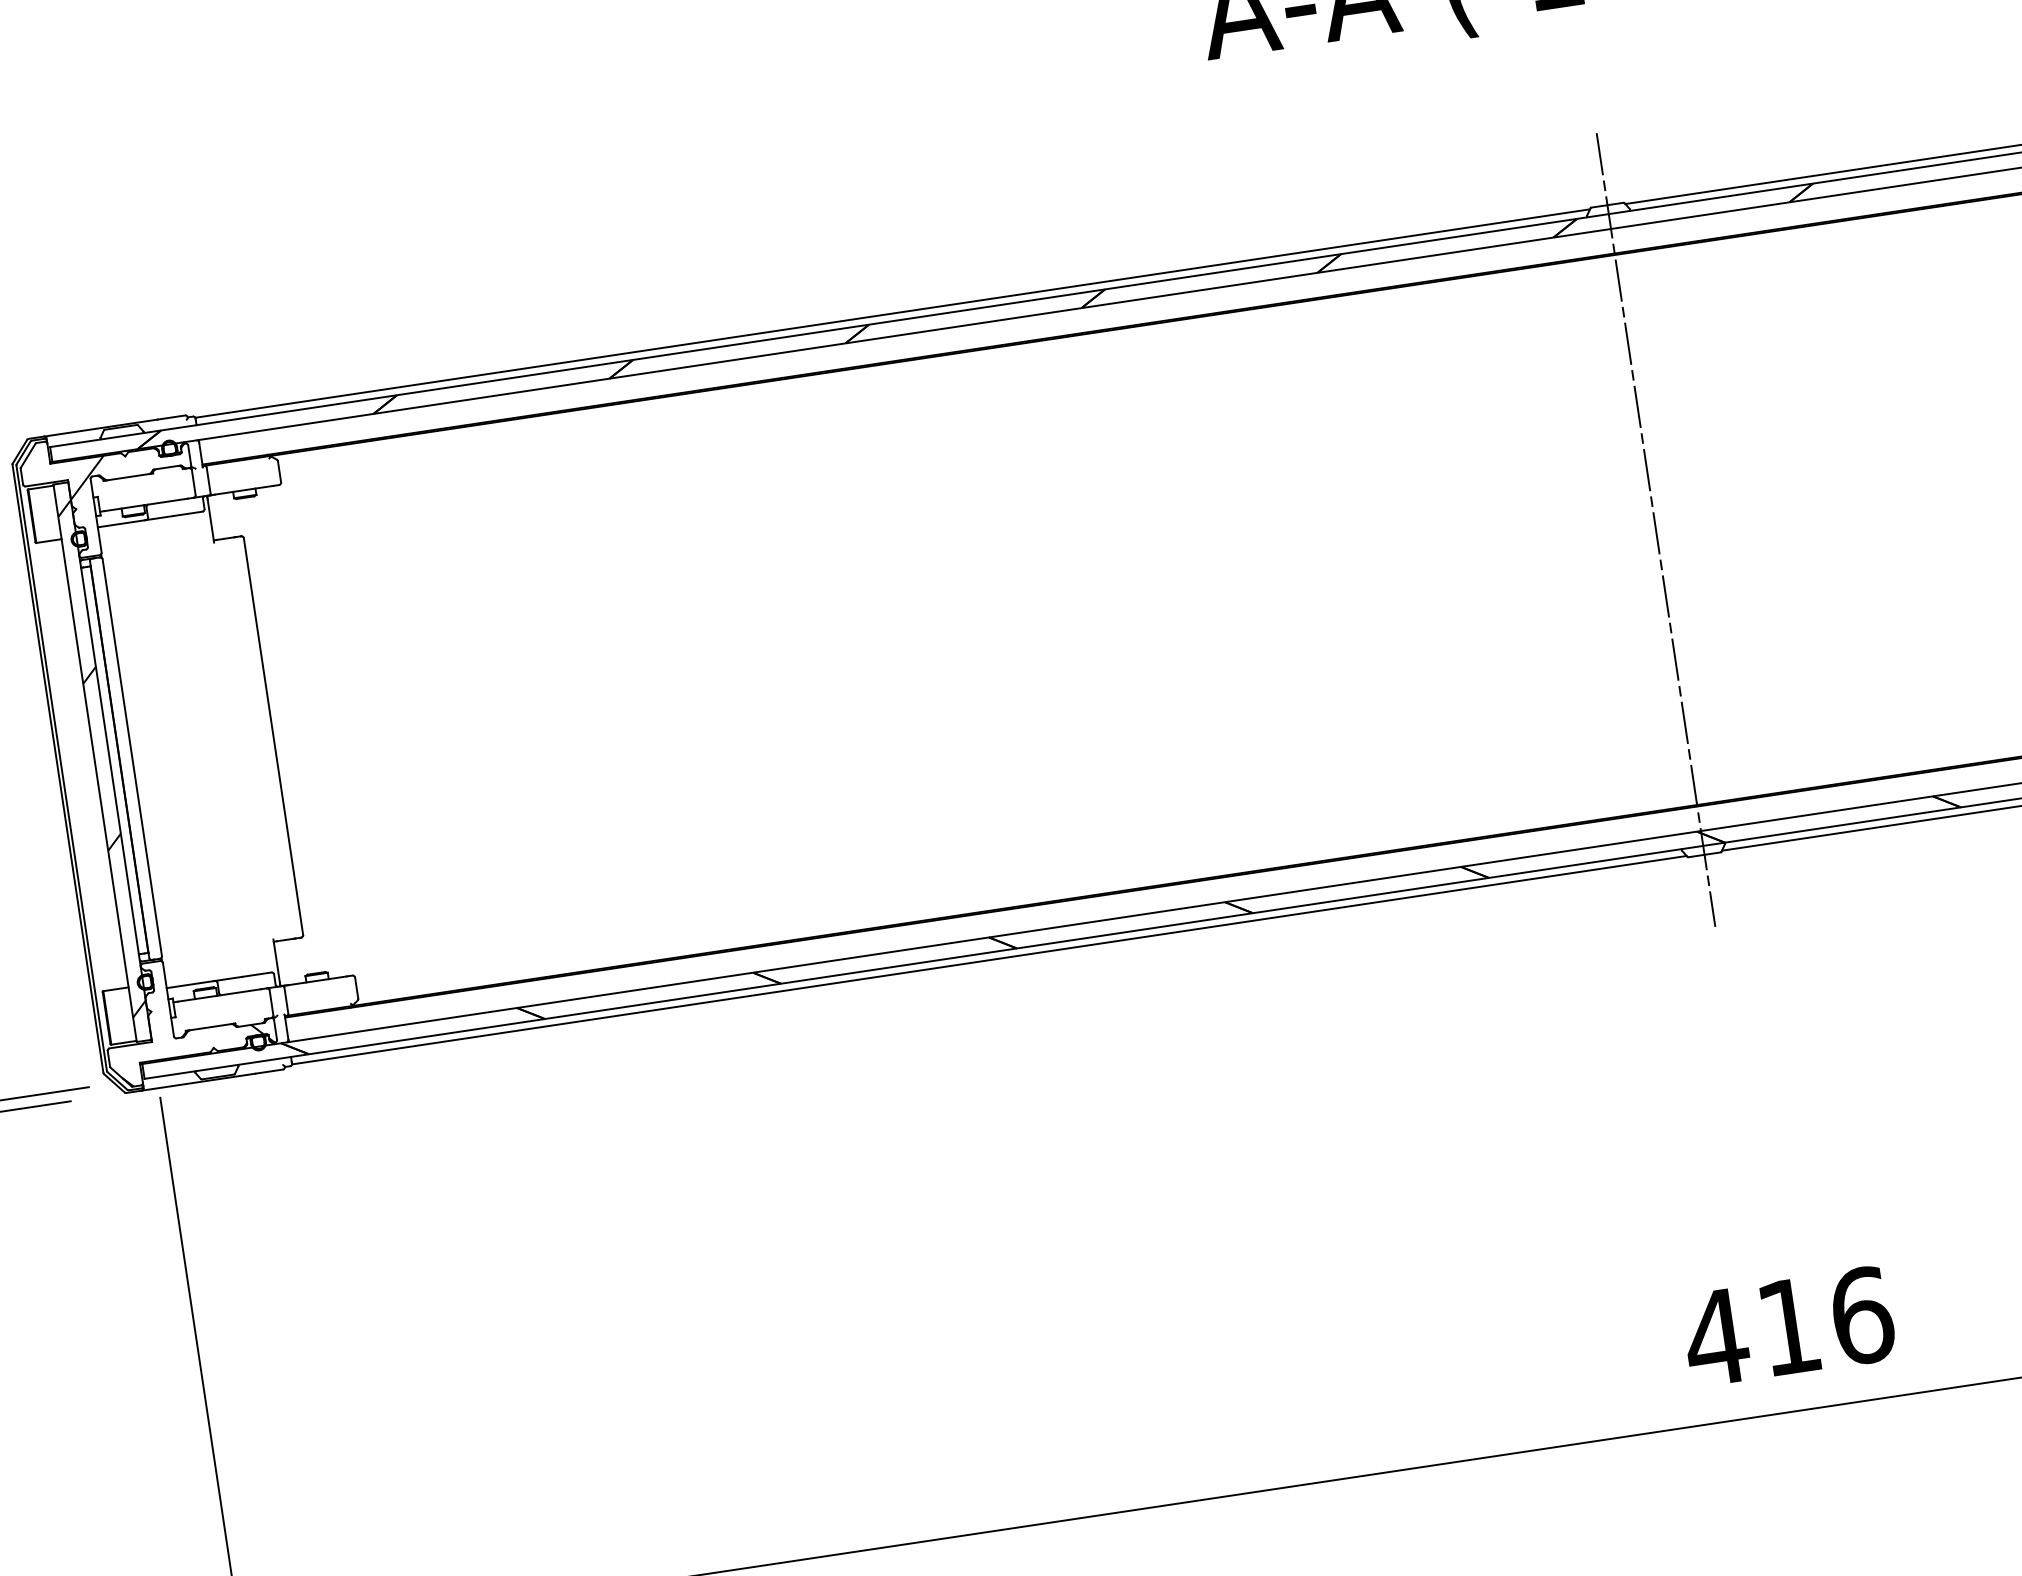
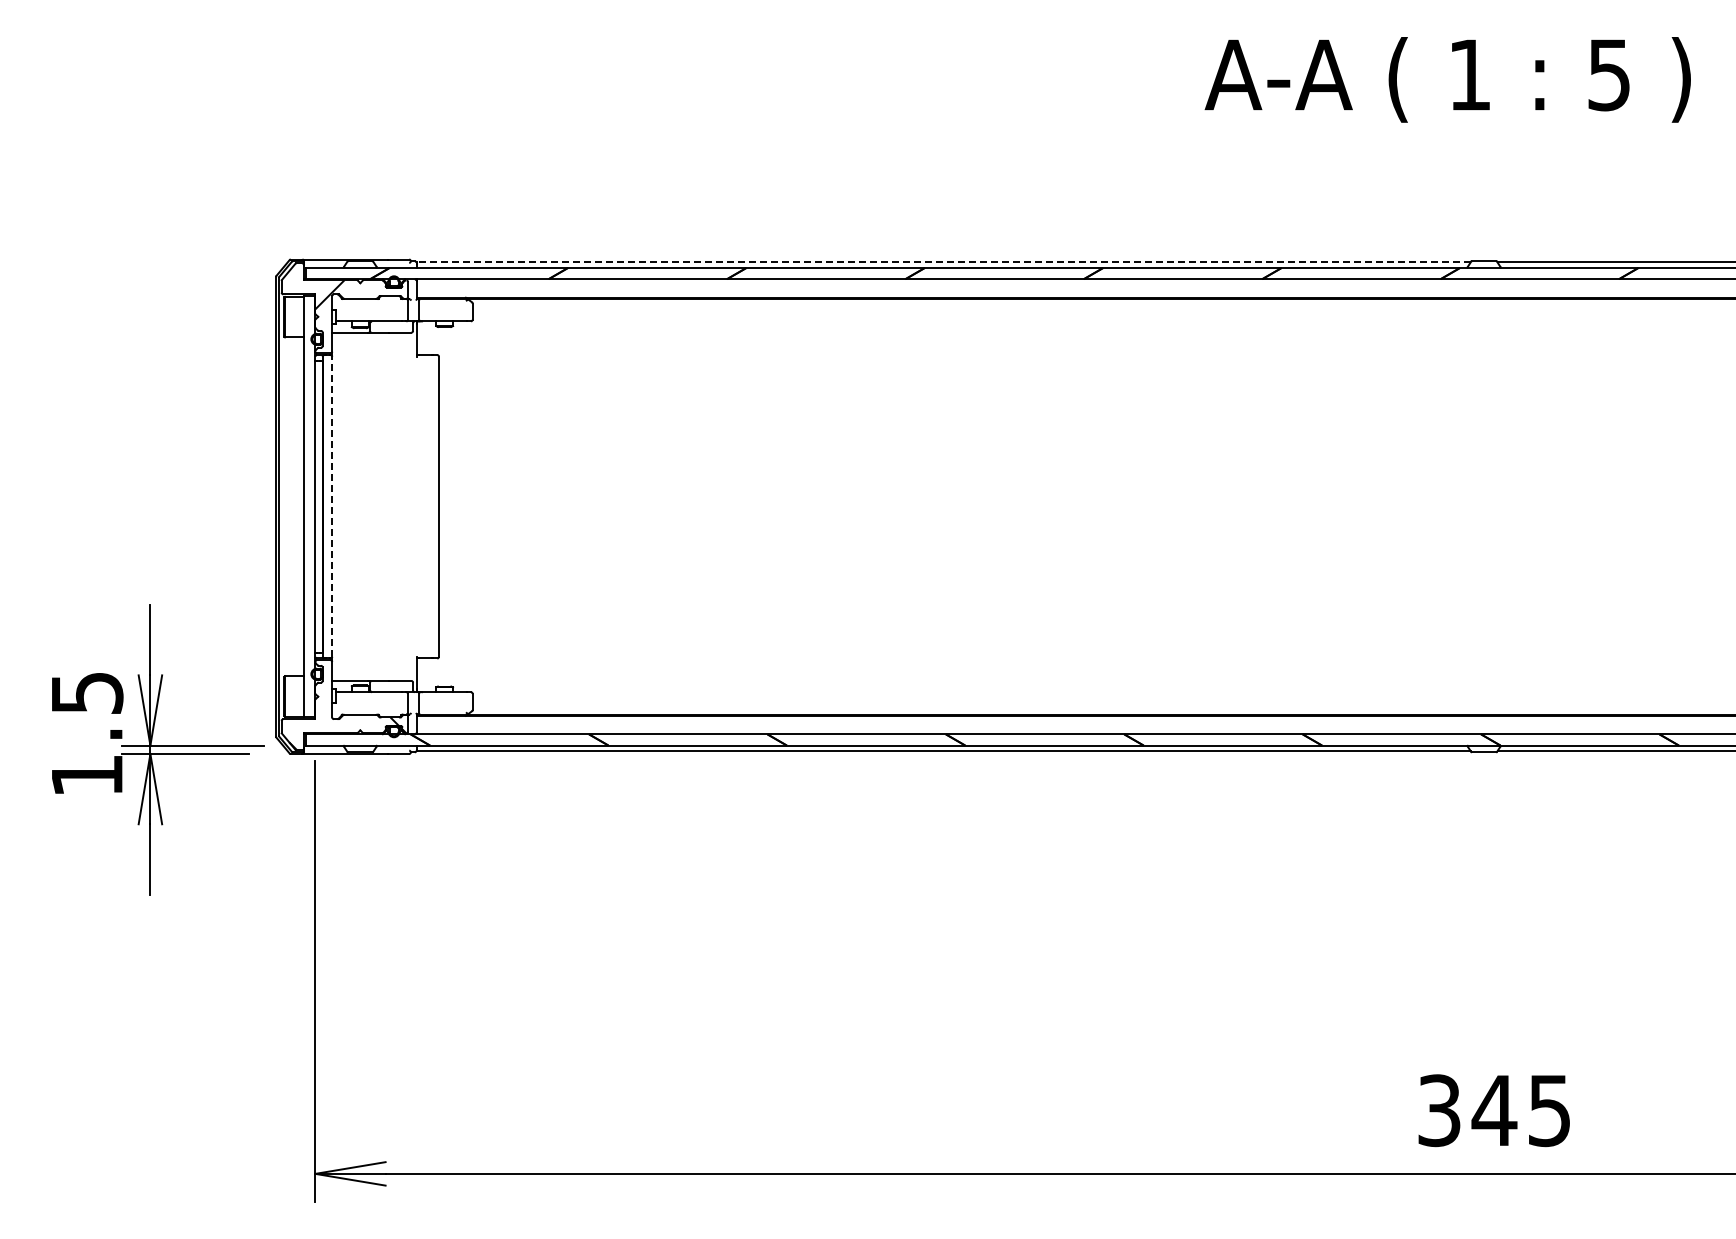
line: (892, 313) -> (943, 262), solid -> dashed
line: (1656, 529) -> (1484, 506), removed
line: (132, 757) -> (332, 506), solid -> dashed
hatch: (101, 759) -> (309, 504), removed
text: (1787, 1326) -> (1493, 1110), 416 -> 345

